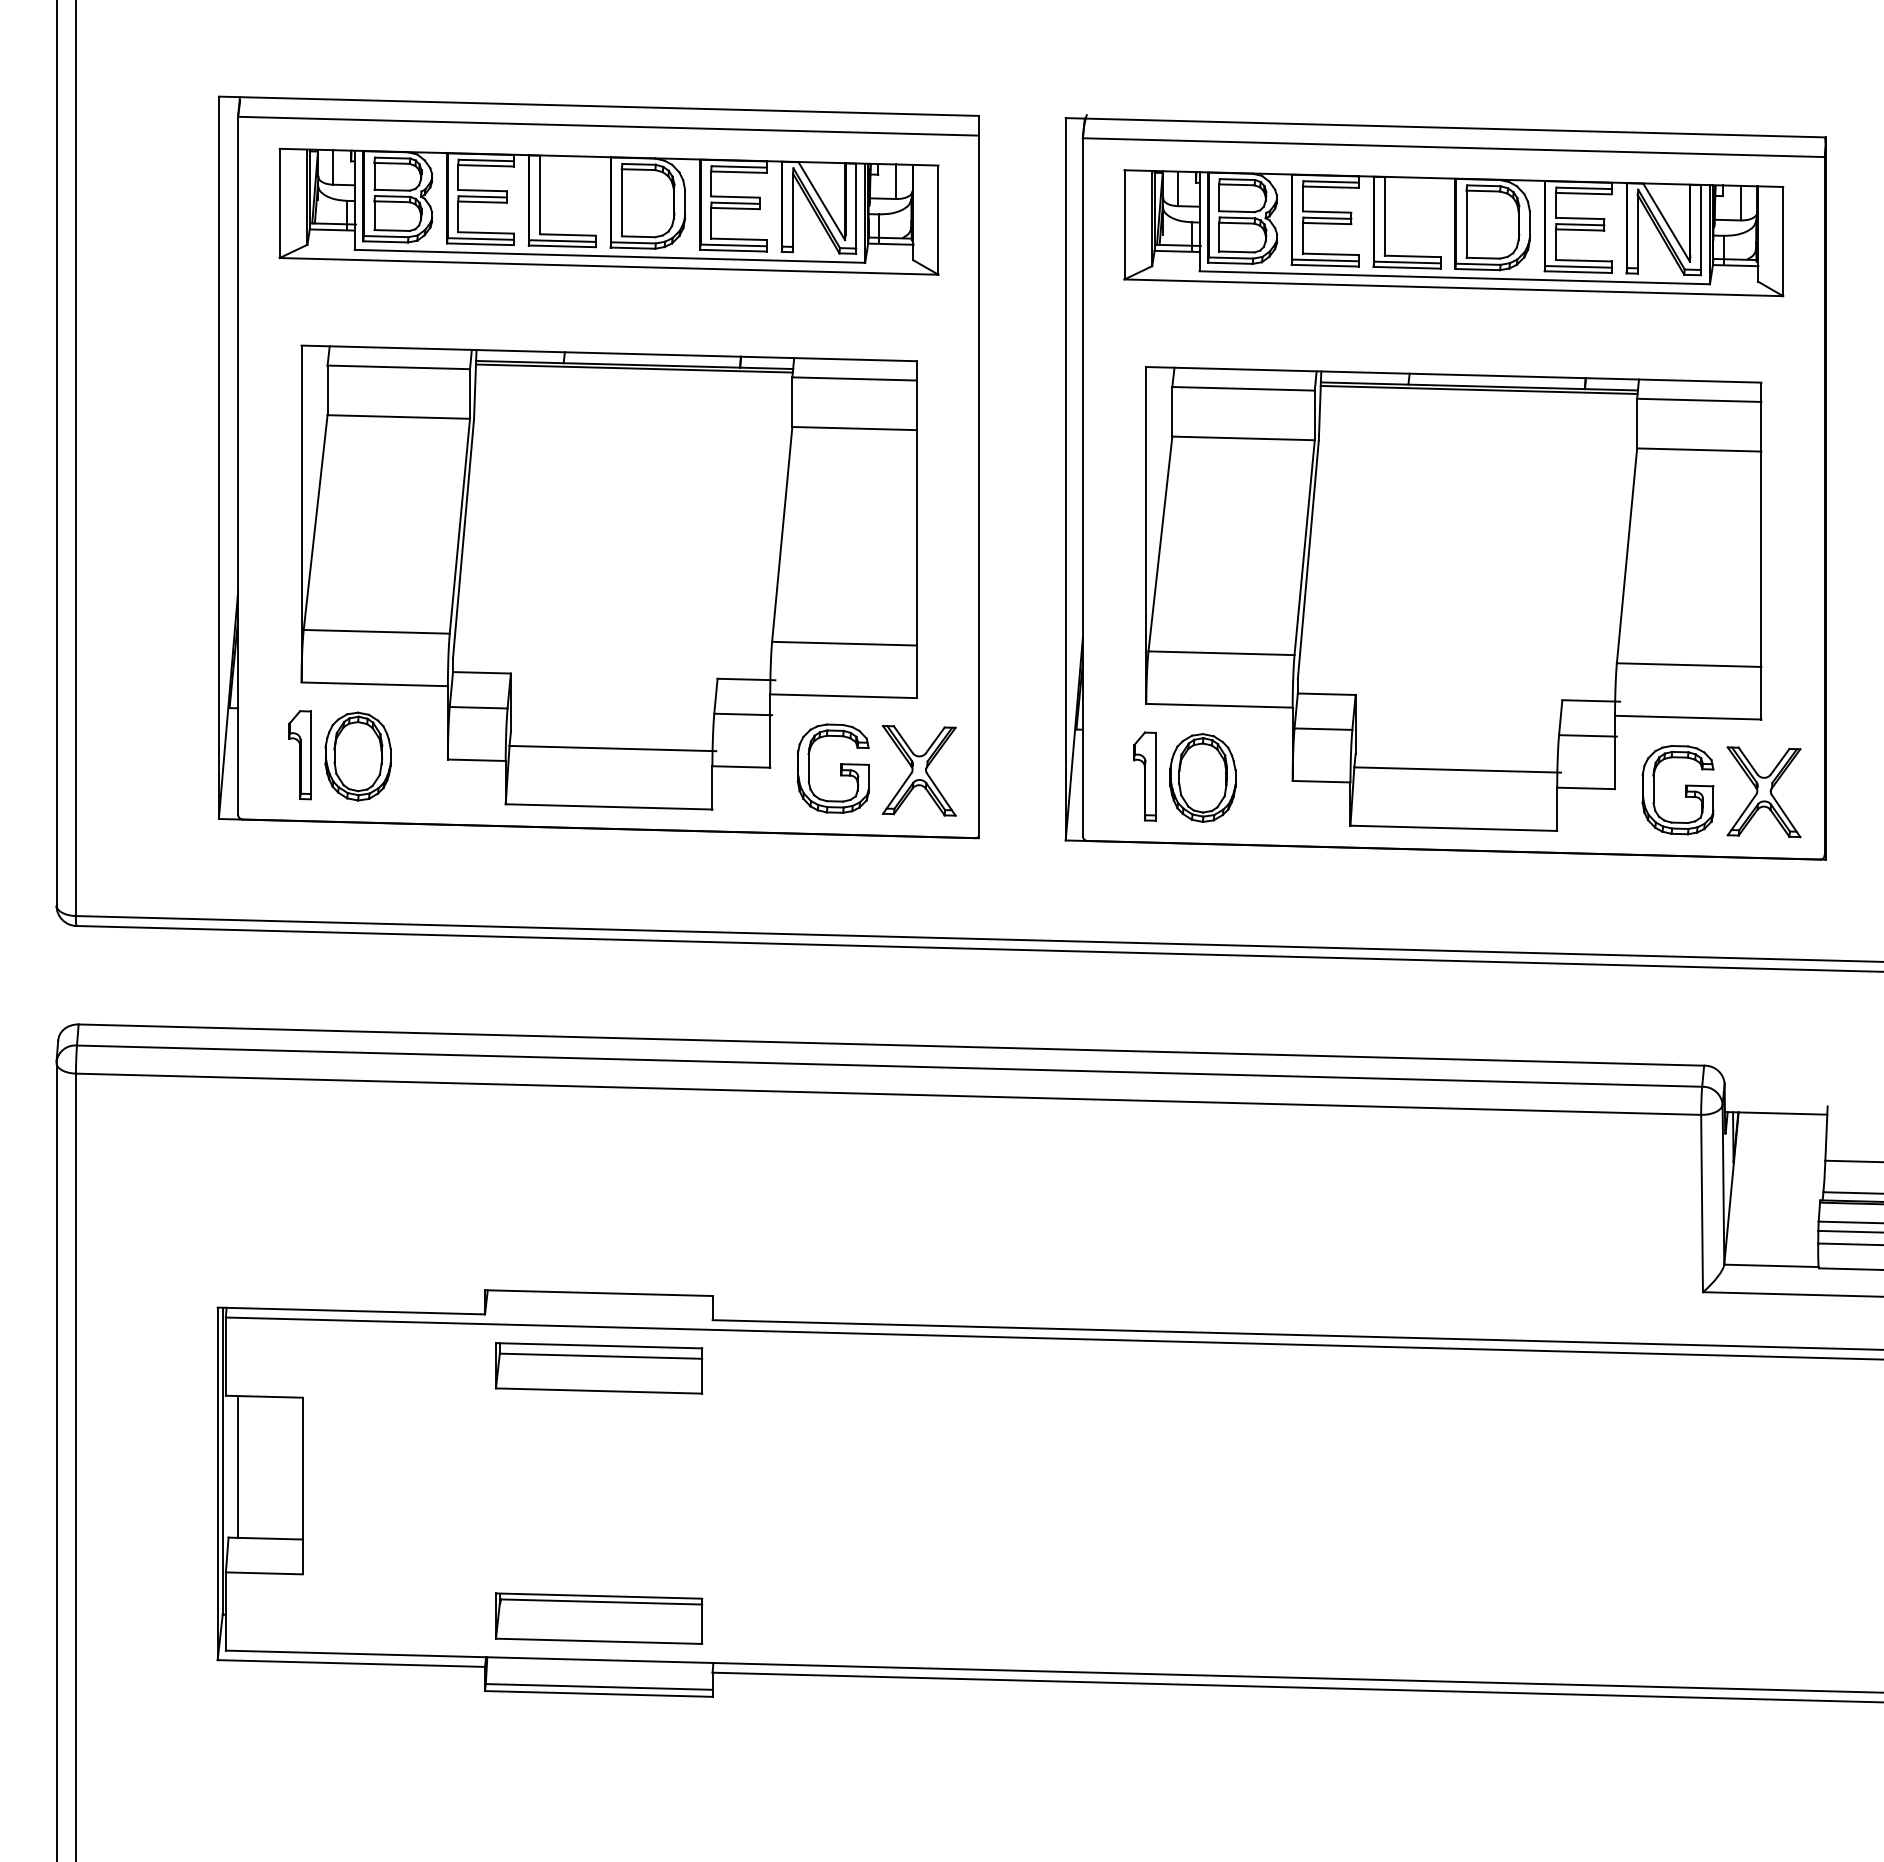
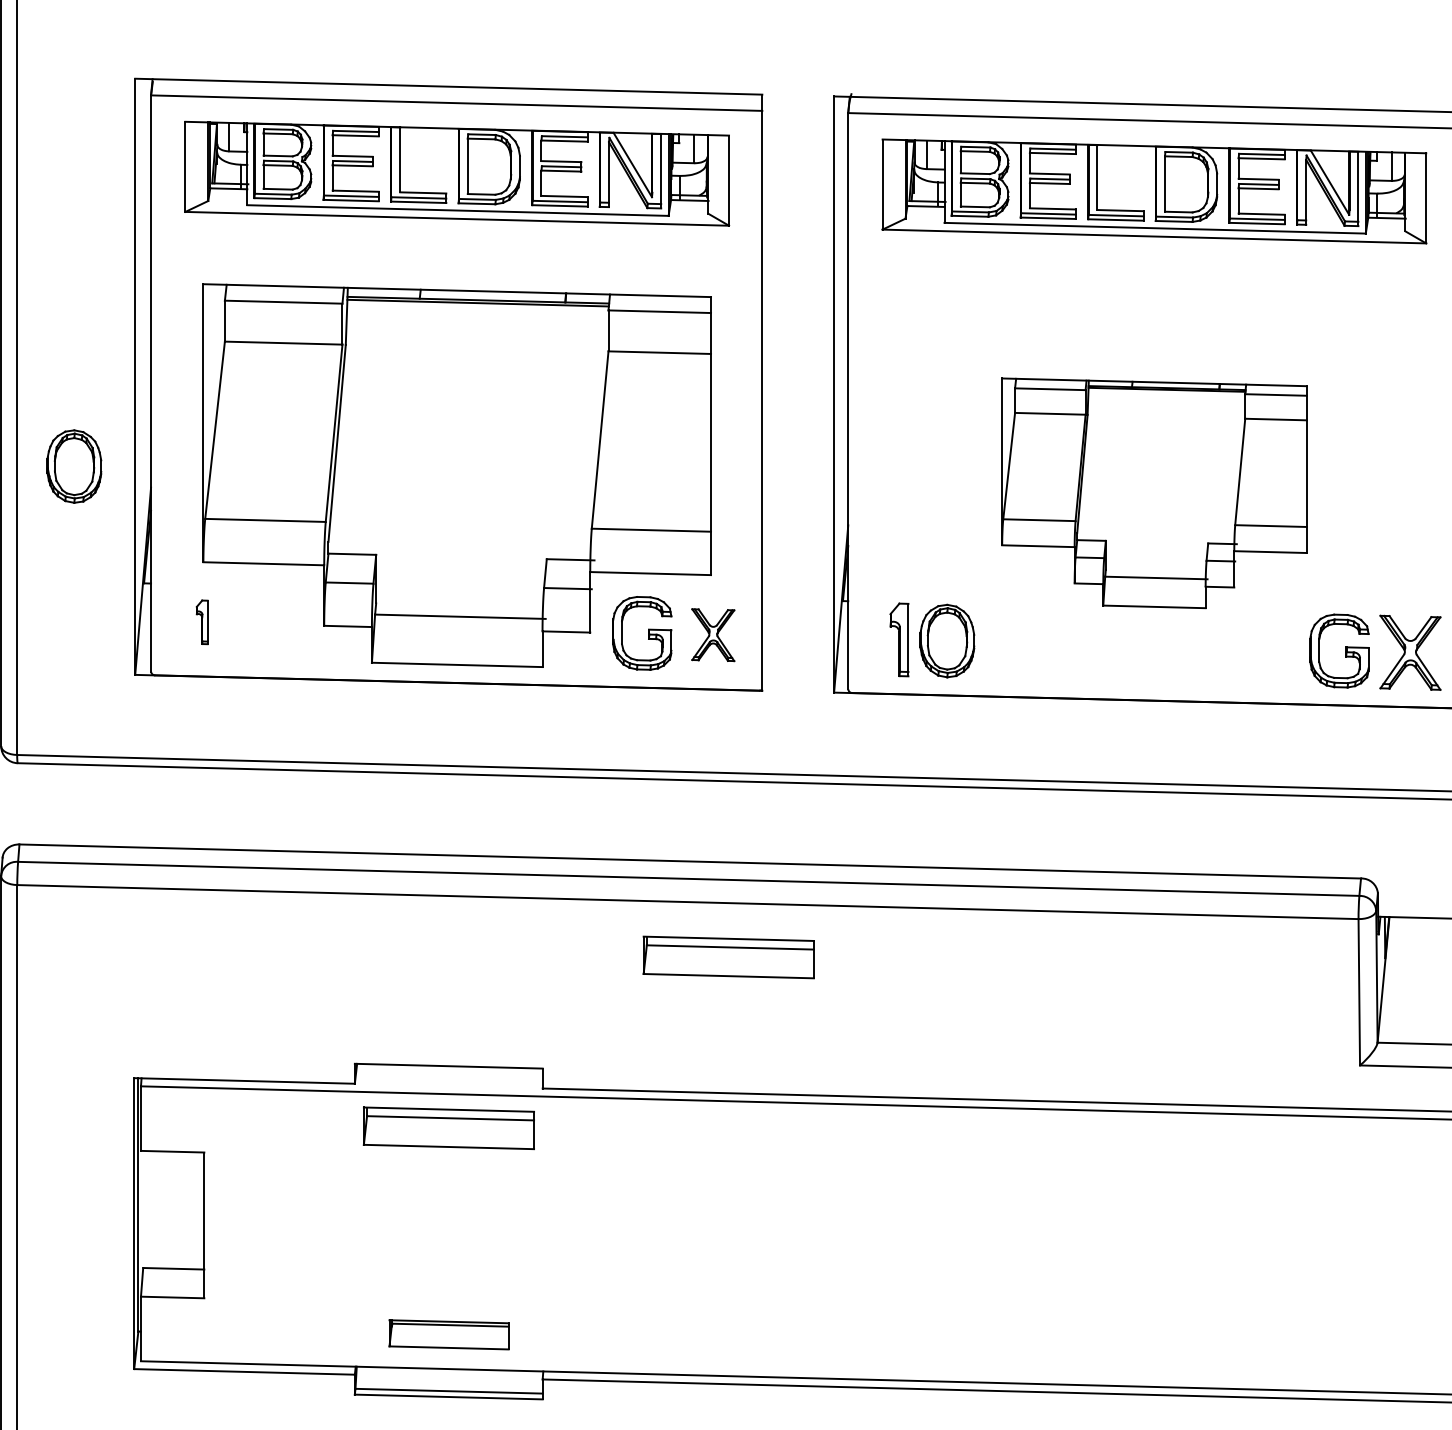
part: (1453, 598) -> (1154, 492), size x0.6
part: (299, 755) -> (201, 622), size x0.6
part: (357, 756) -> (73, 466), moved
part: (919, 770) -> (713, 634), size x0.7
part: (938, 1161) -> (729, 957), added
line: (237, 1466) -> (150, 1209), removed
part: (599, 1618) -> (449, 1334), size x0.7

